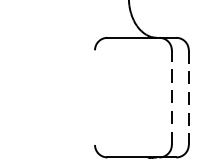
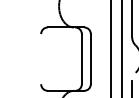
line: (171, 96) -> (81, 58), dashed -> solid
line: (188, 98) -> (90, 59), dashed -> solid

